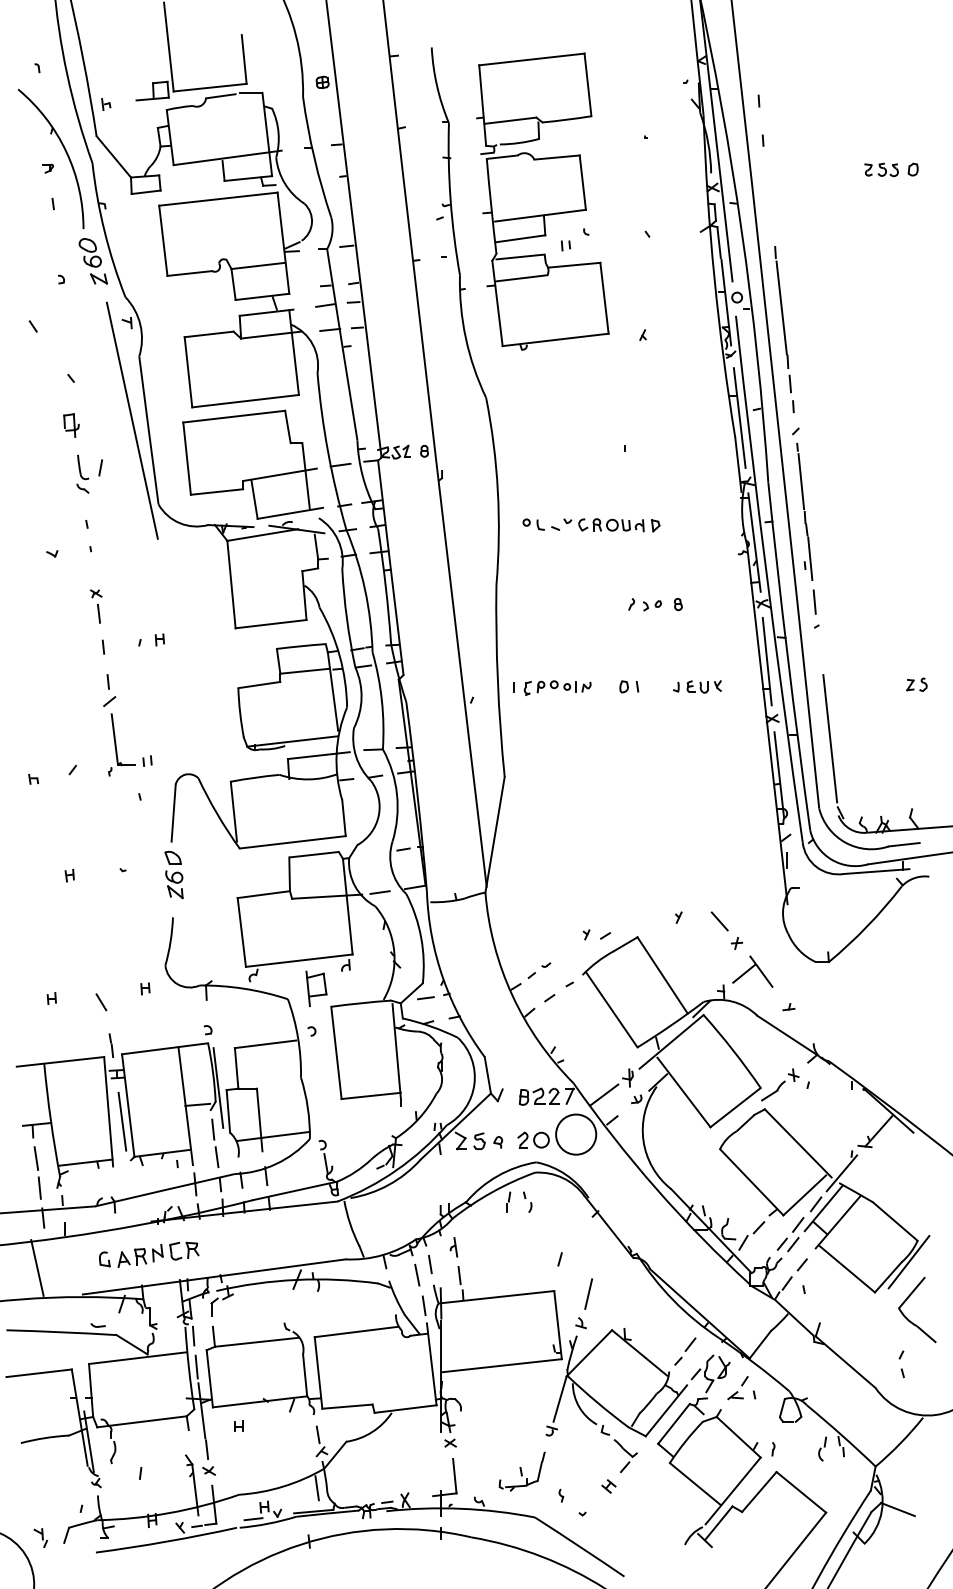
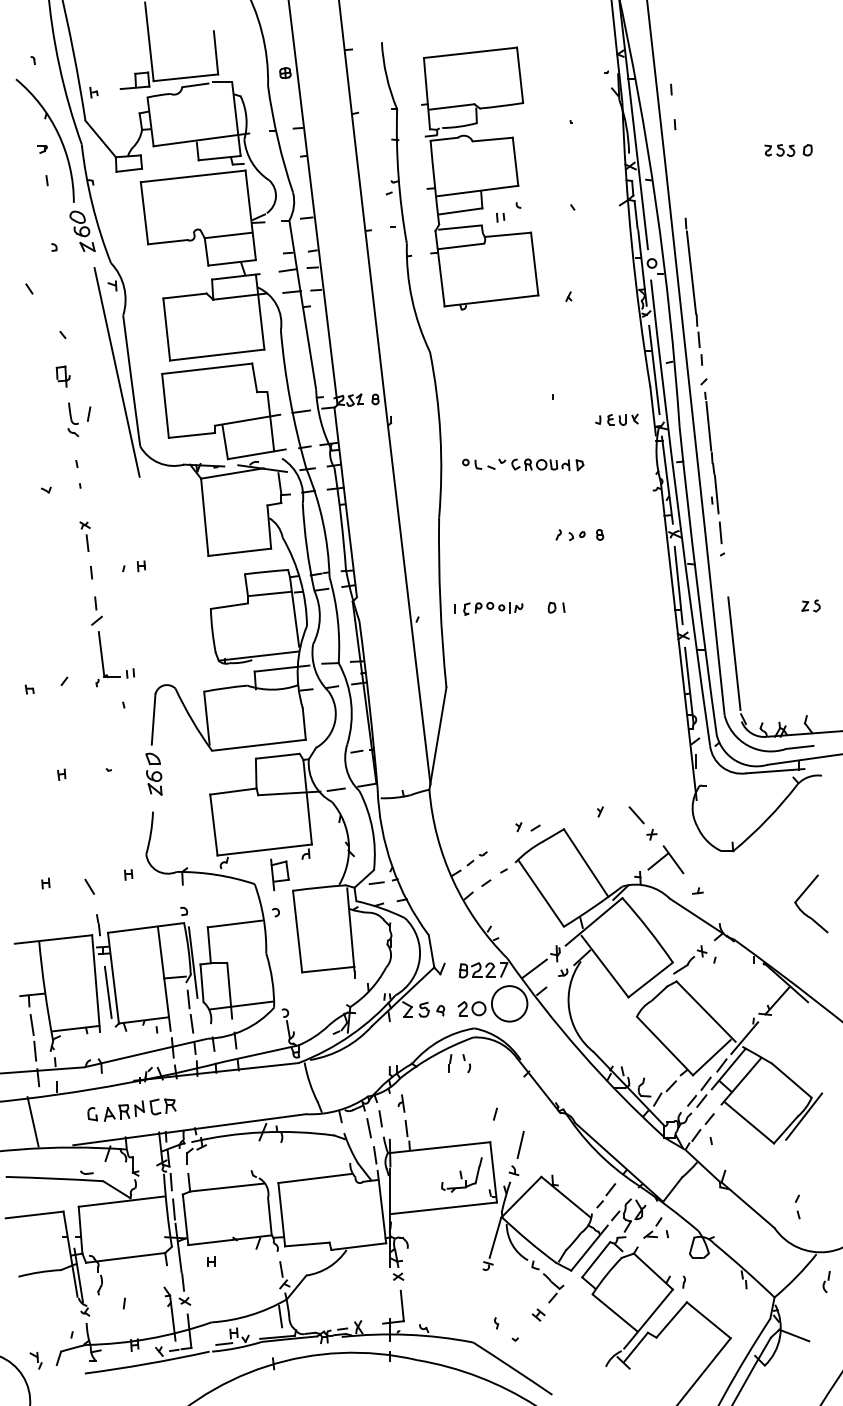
part: (696, 686) -> (616, 419), moved
part: (908, 1318) -> (803, 911), moved
part: (822, 1449) -> (826, 1282), moved
part: (521, 1471) -> (461, 1174), moved

